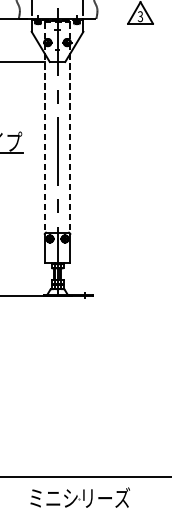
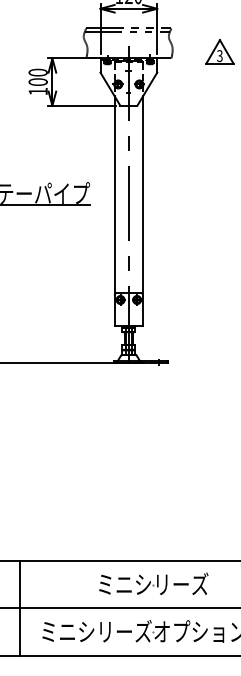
line: (44, 144) -> (114, 196), dashed -> solid
line: (70, 144) -> (143, 196), dashed -> solid

